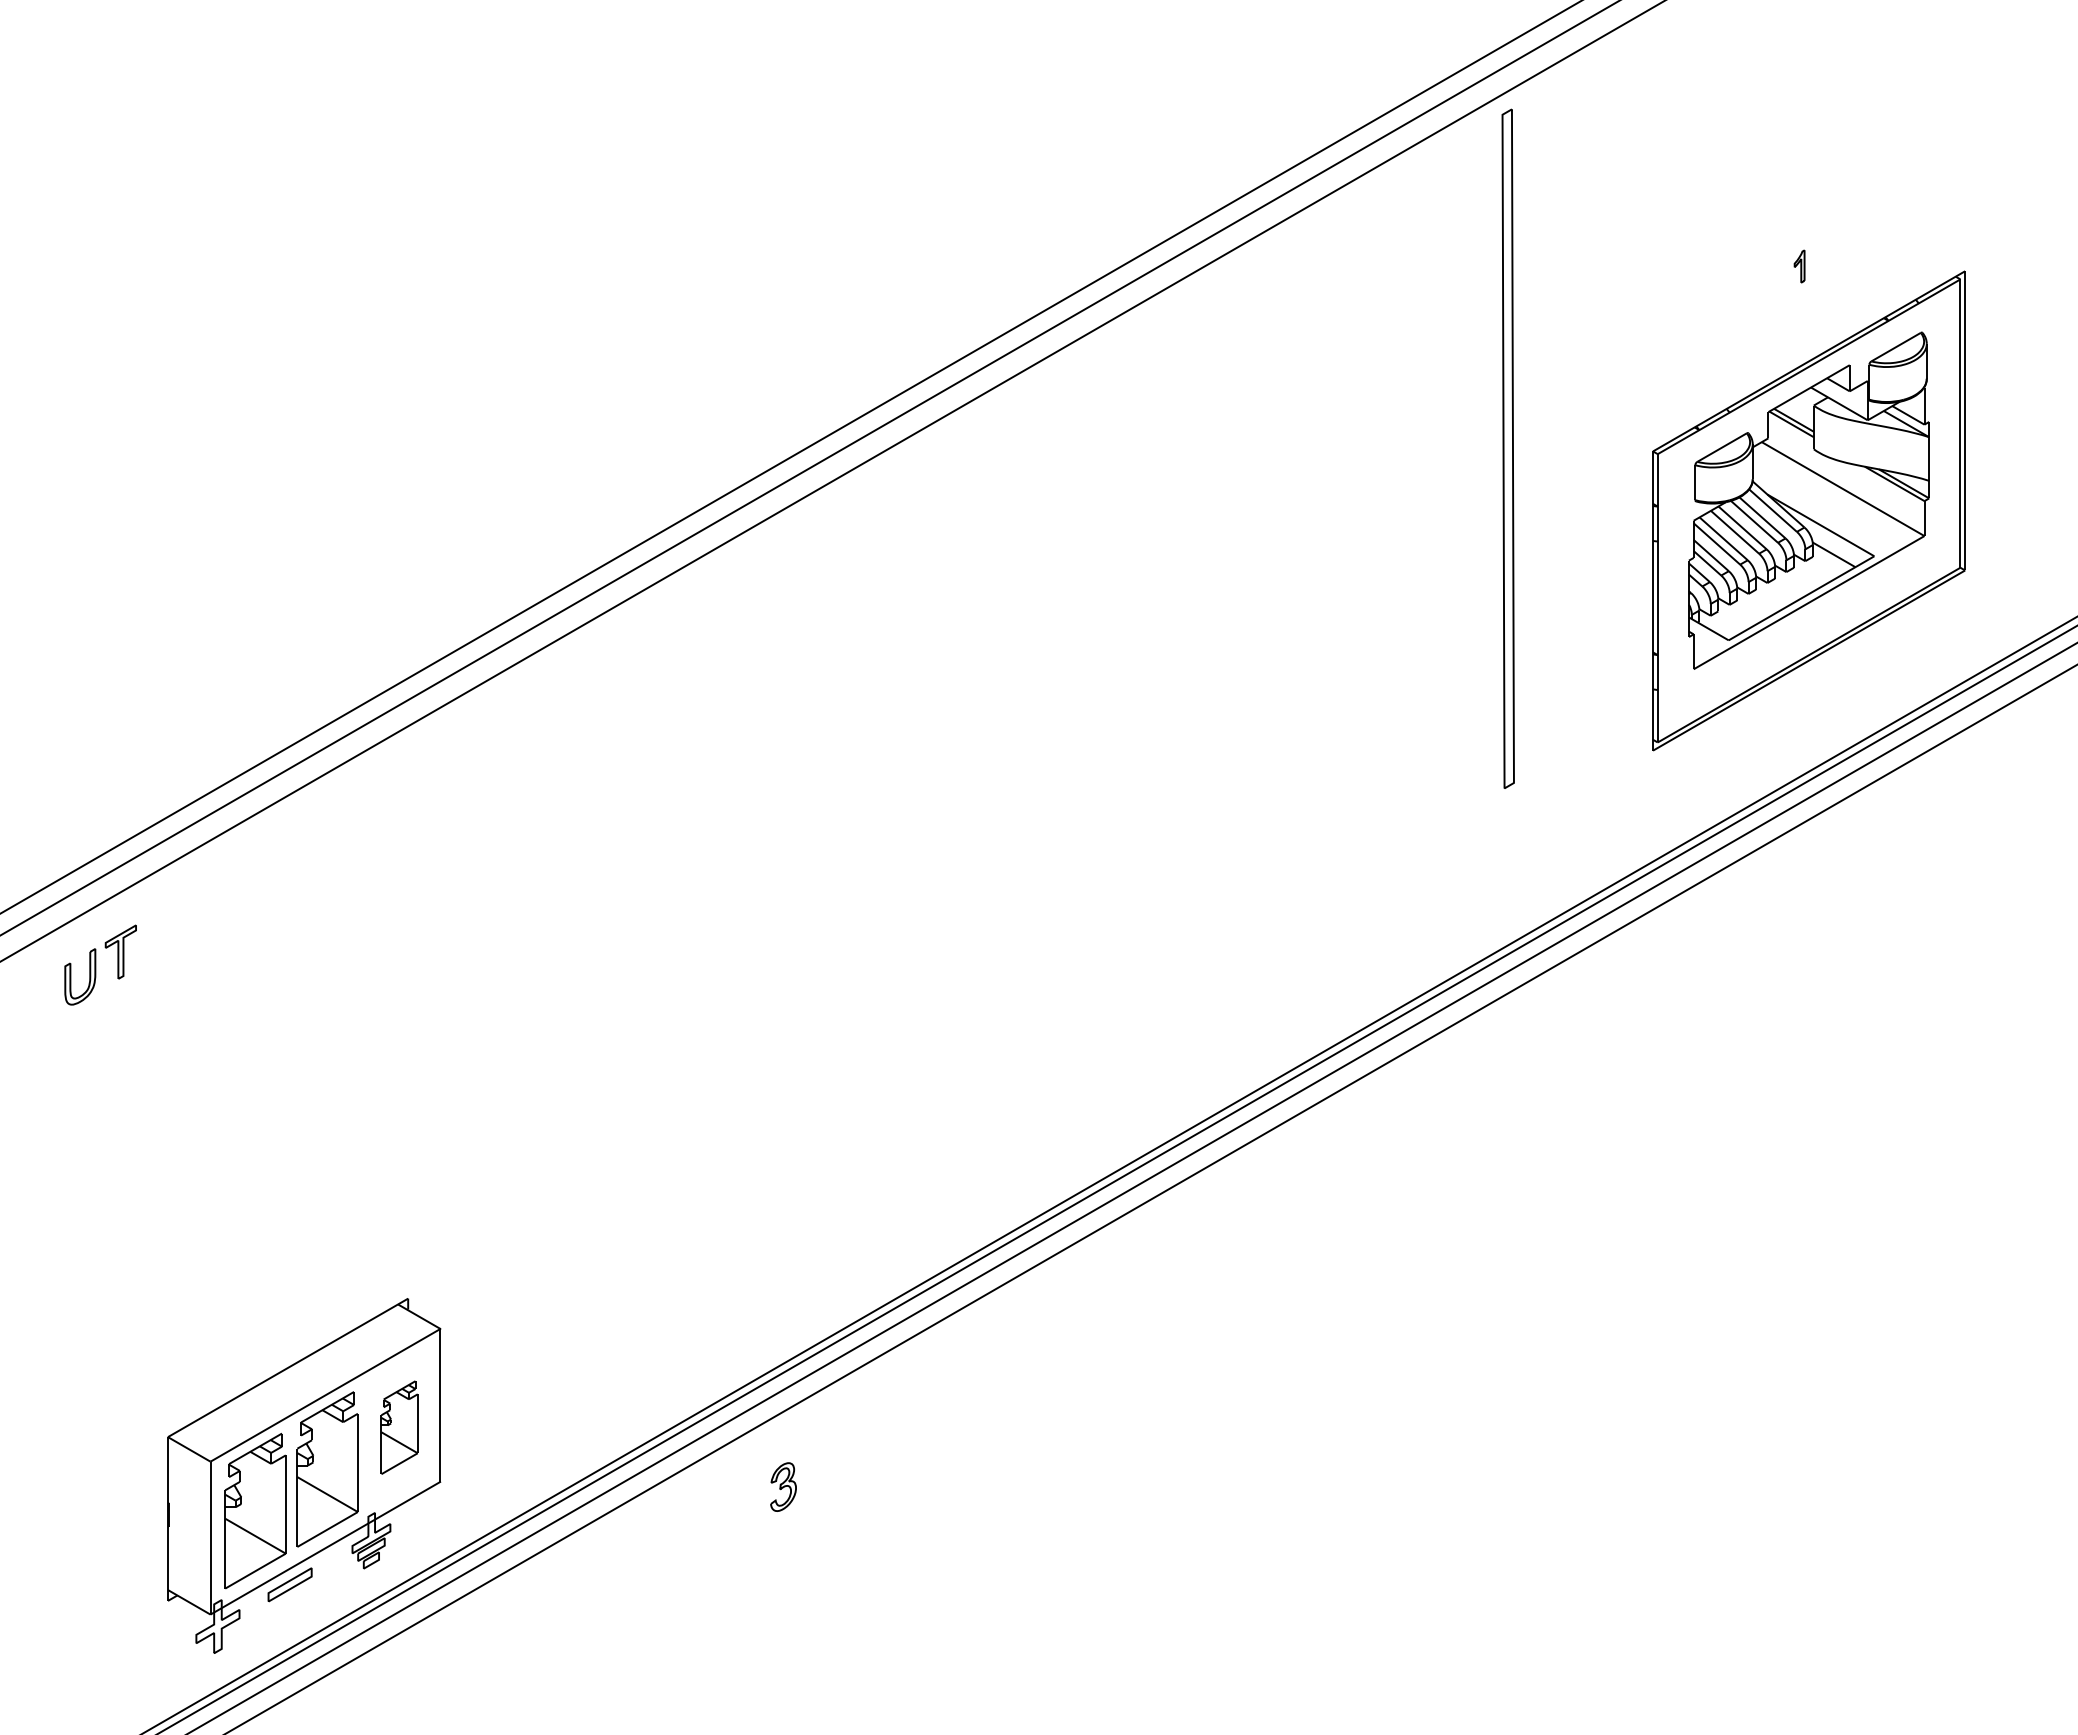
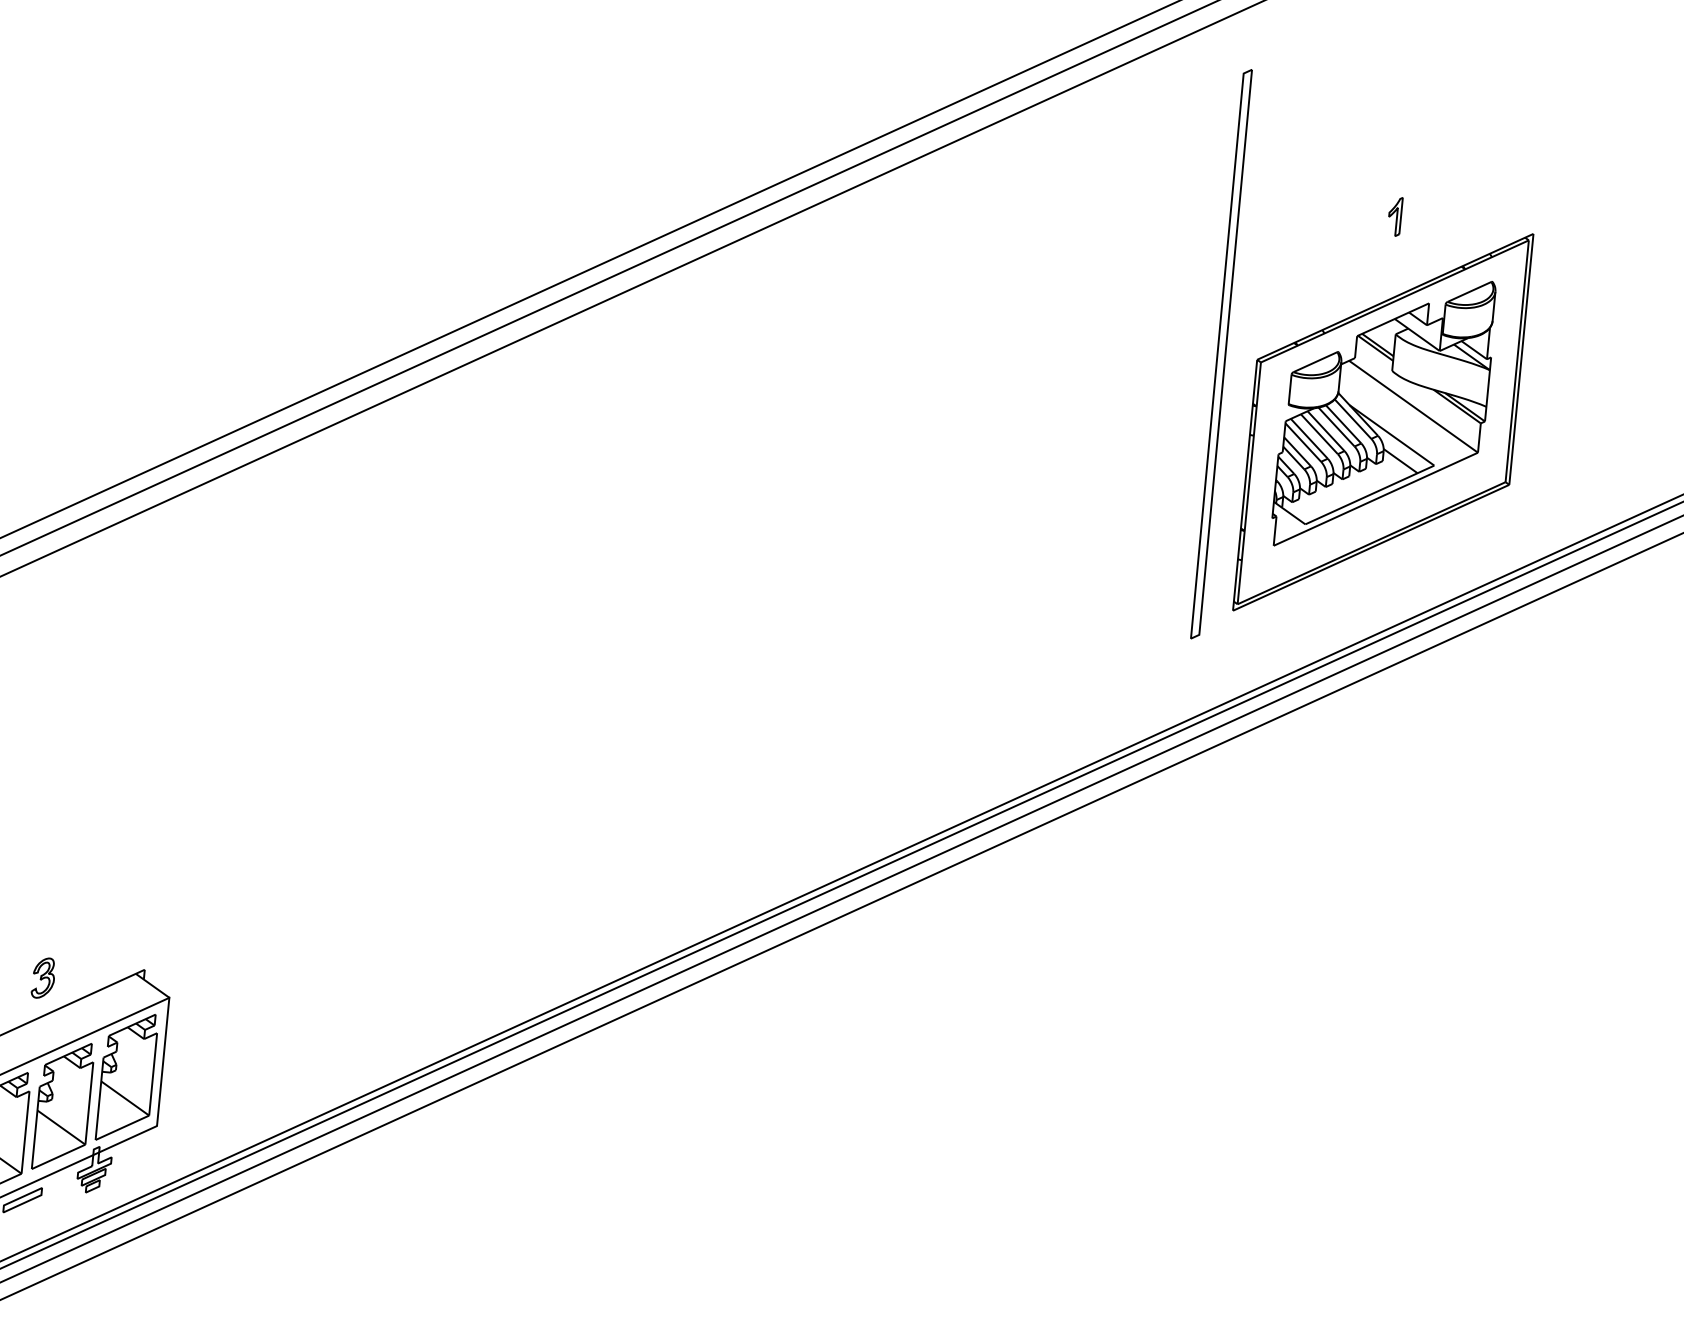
part: (1799, 266) -> (1394, 216), size x1.43
part: (1507, 448) -> (1220, 353), moved
part: (399, 1427) -> (127, 1077), size x1.67
part: (783, 1486) -> (43, 977), moved

